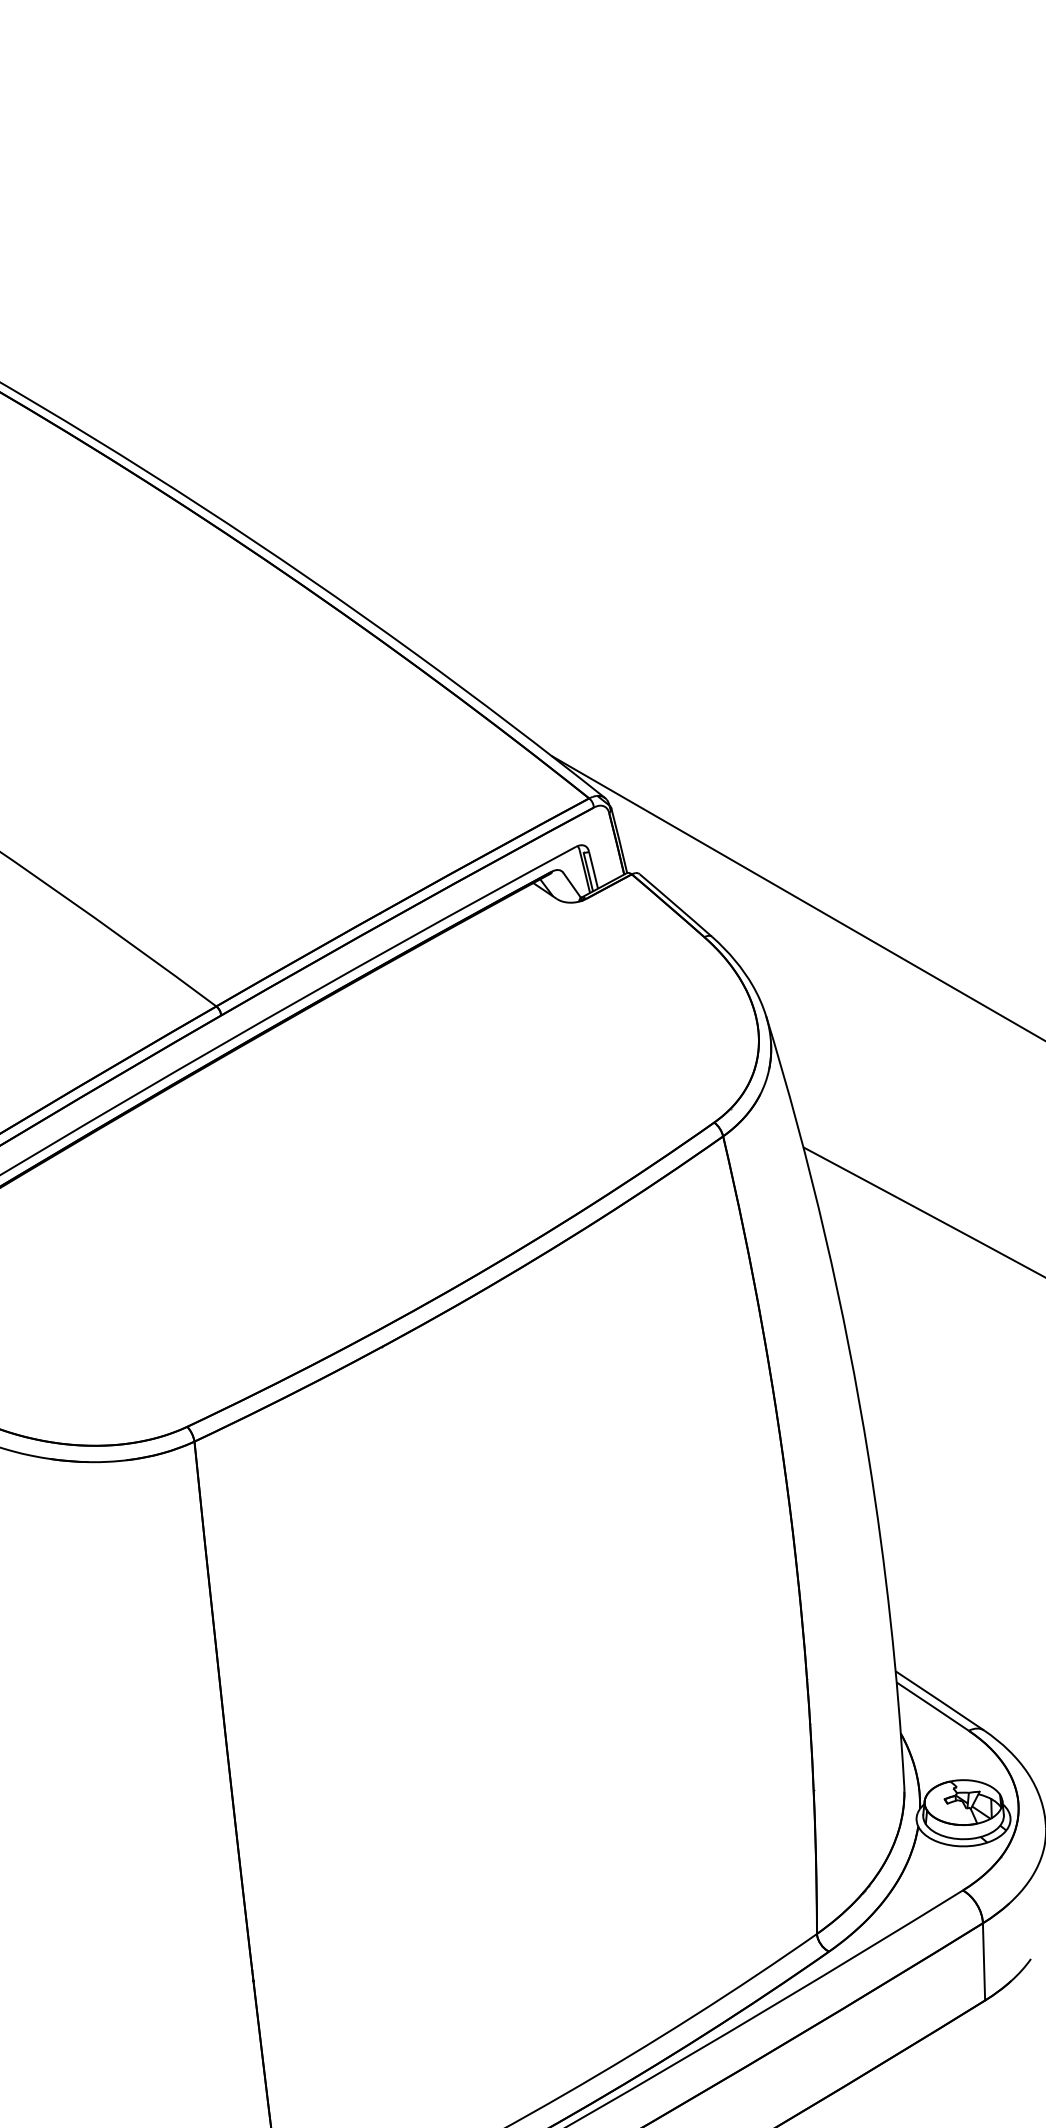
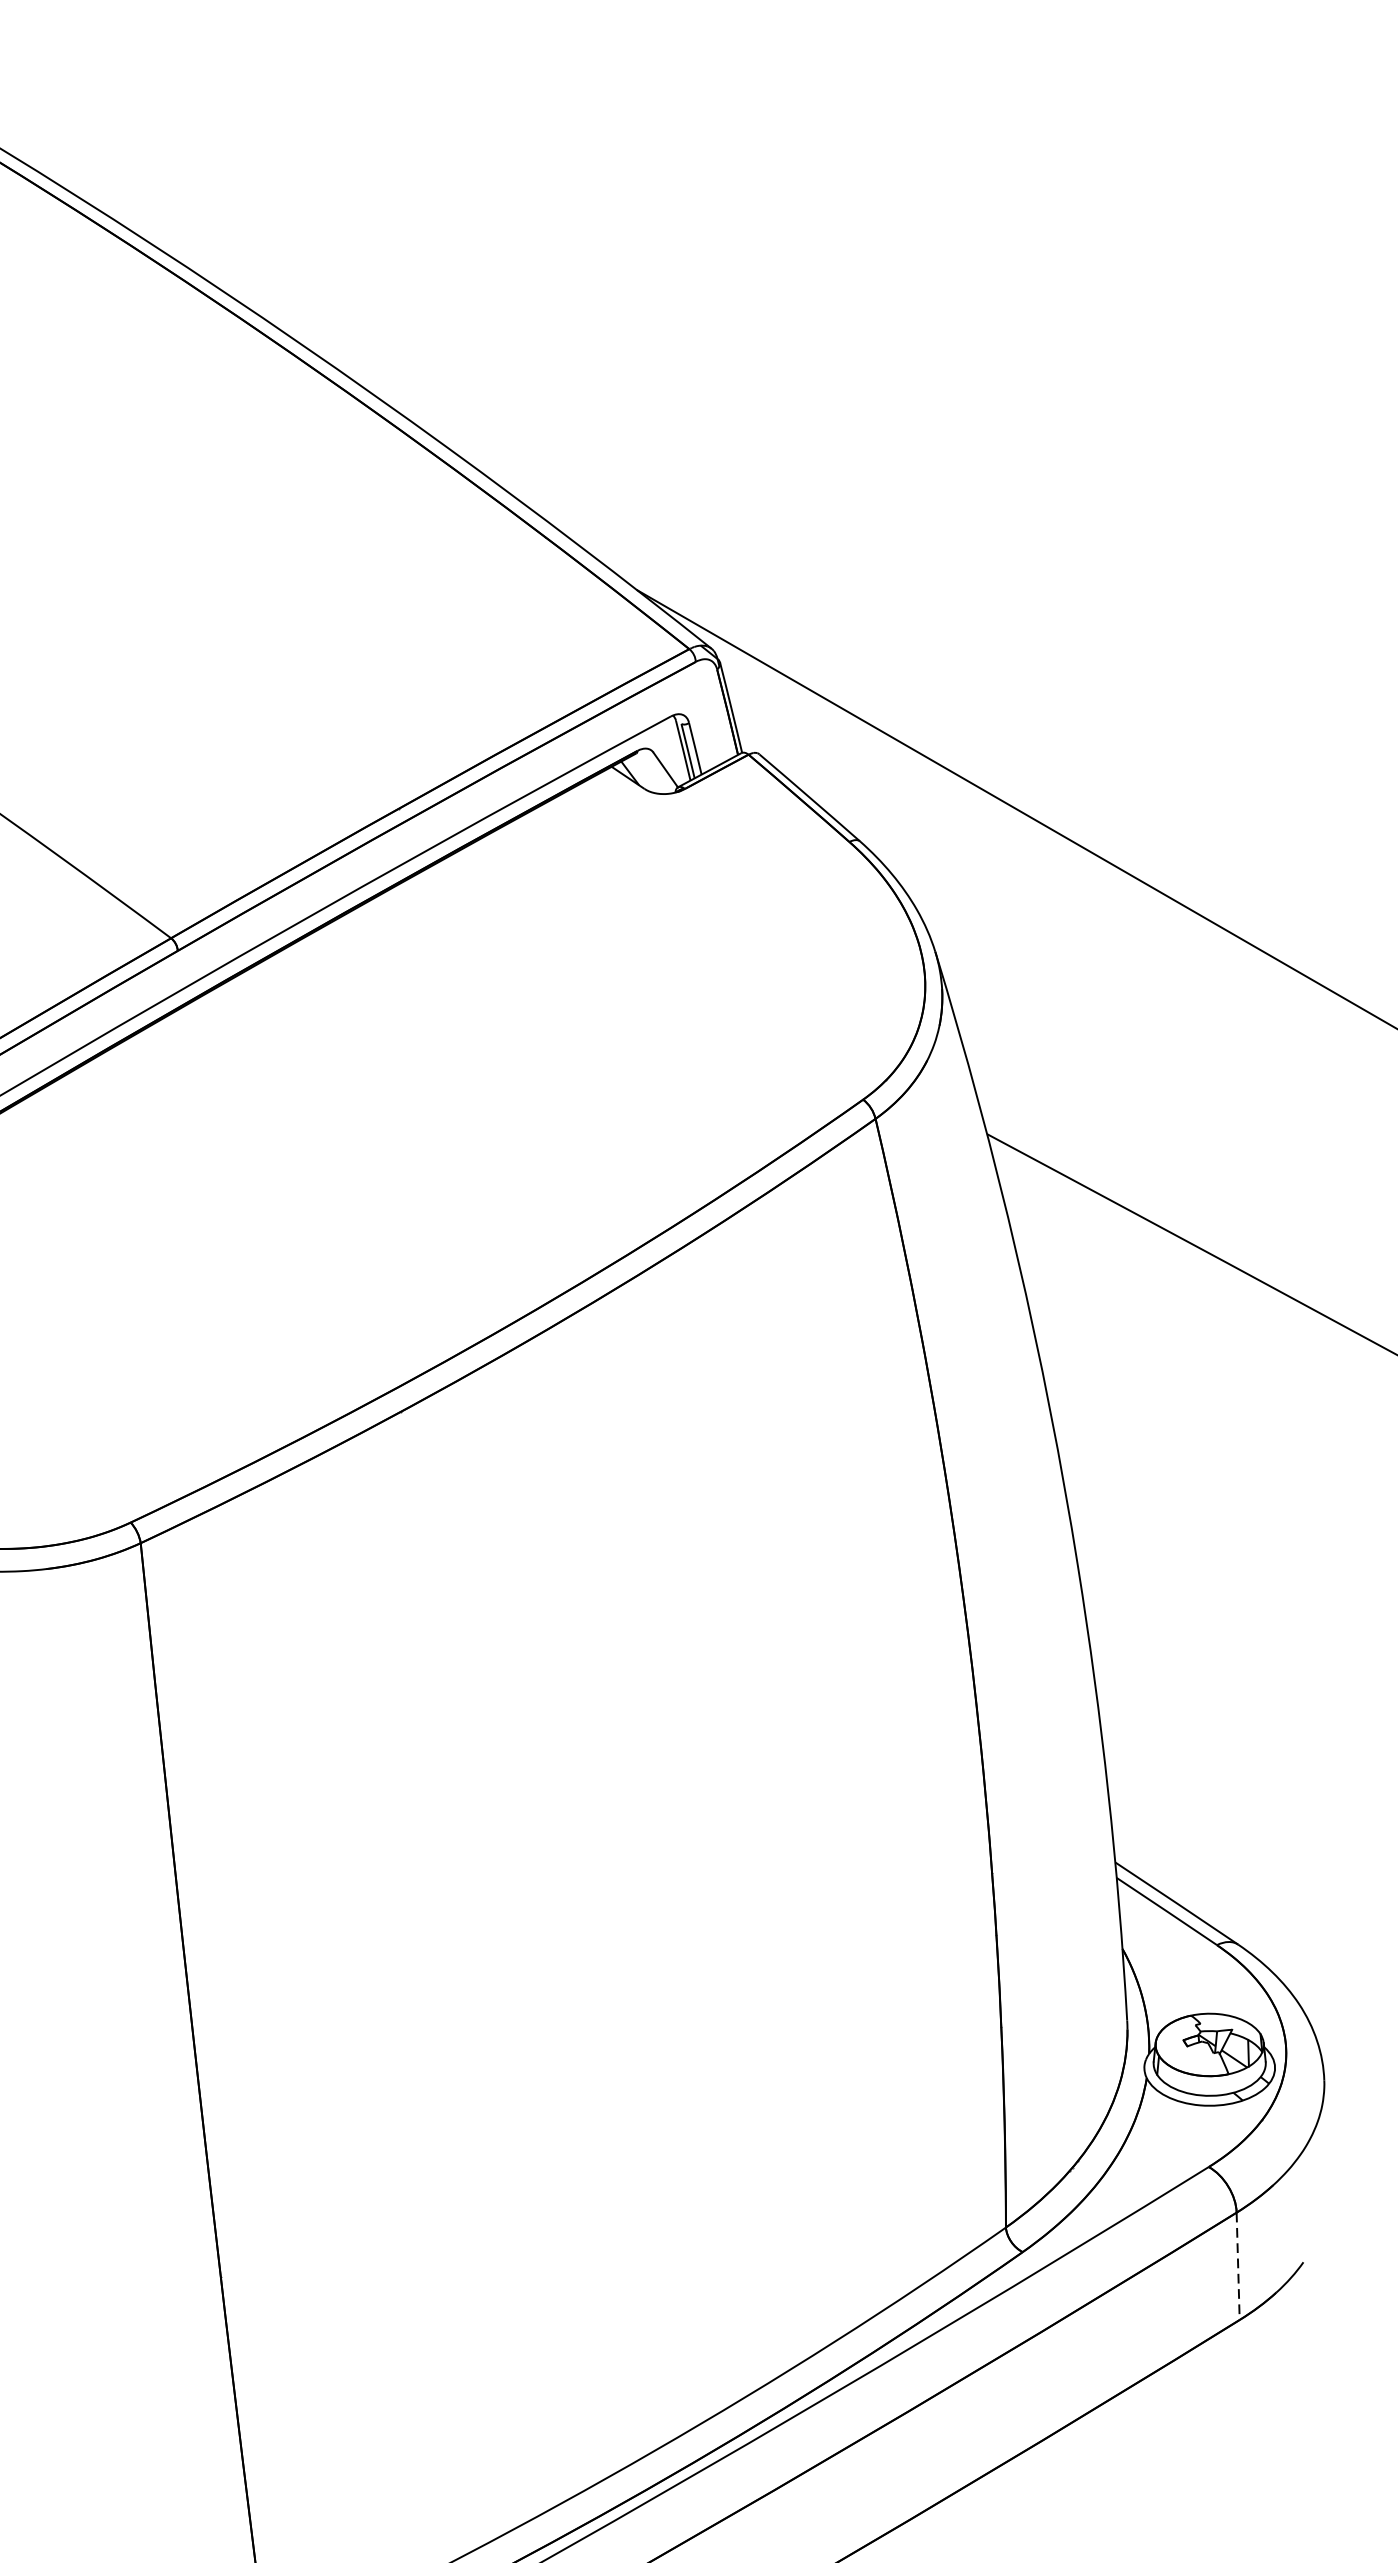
line: (984, 1961) -> (1238, 2265), solid -> dashed

